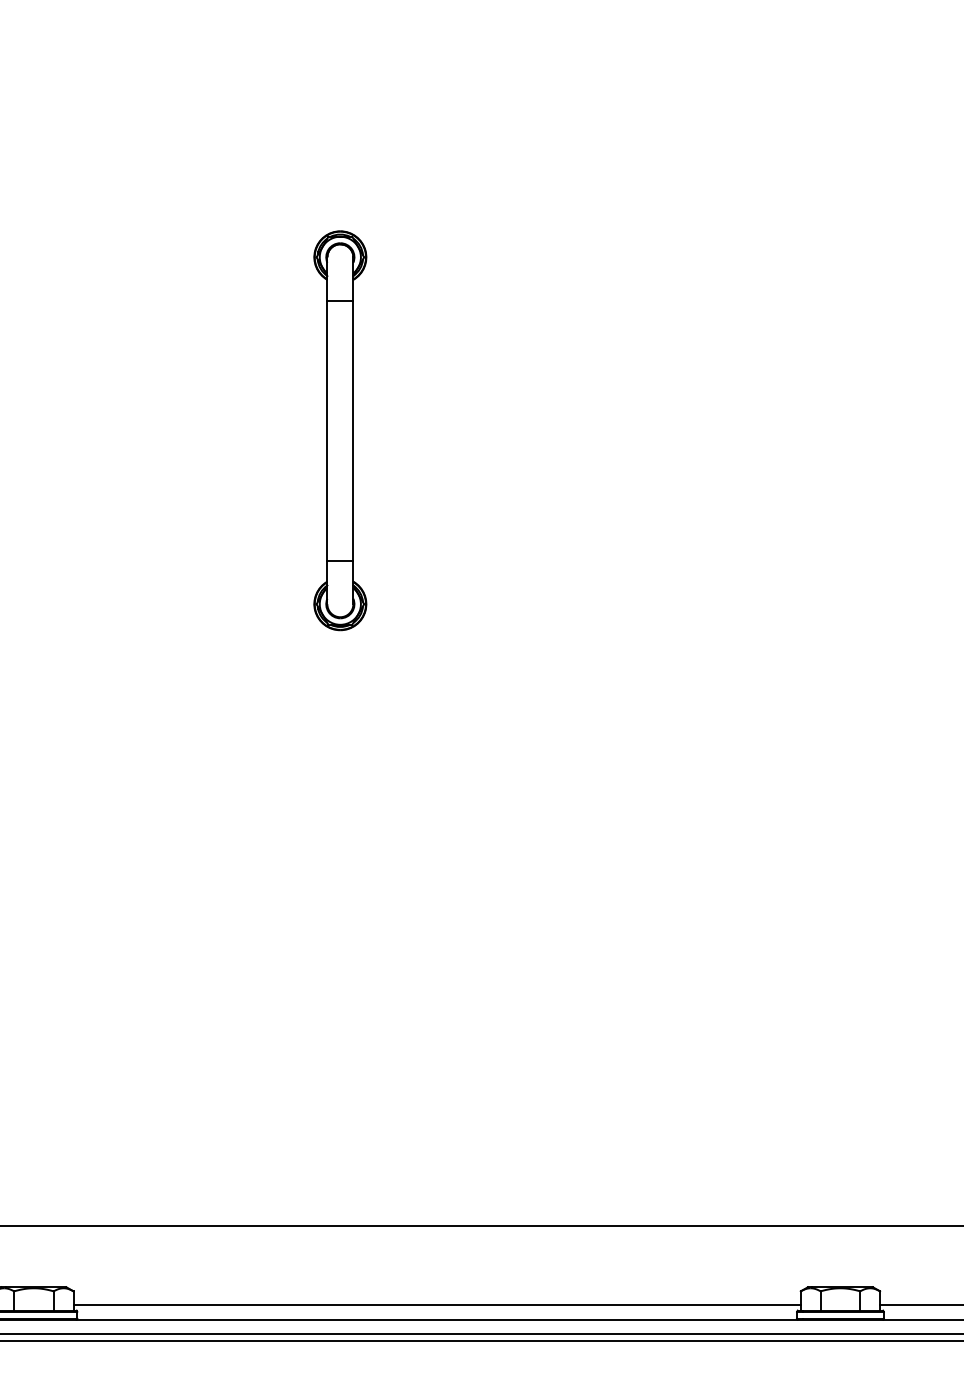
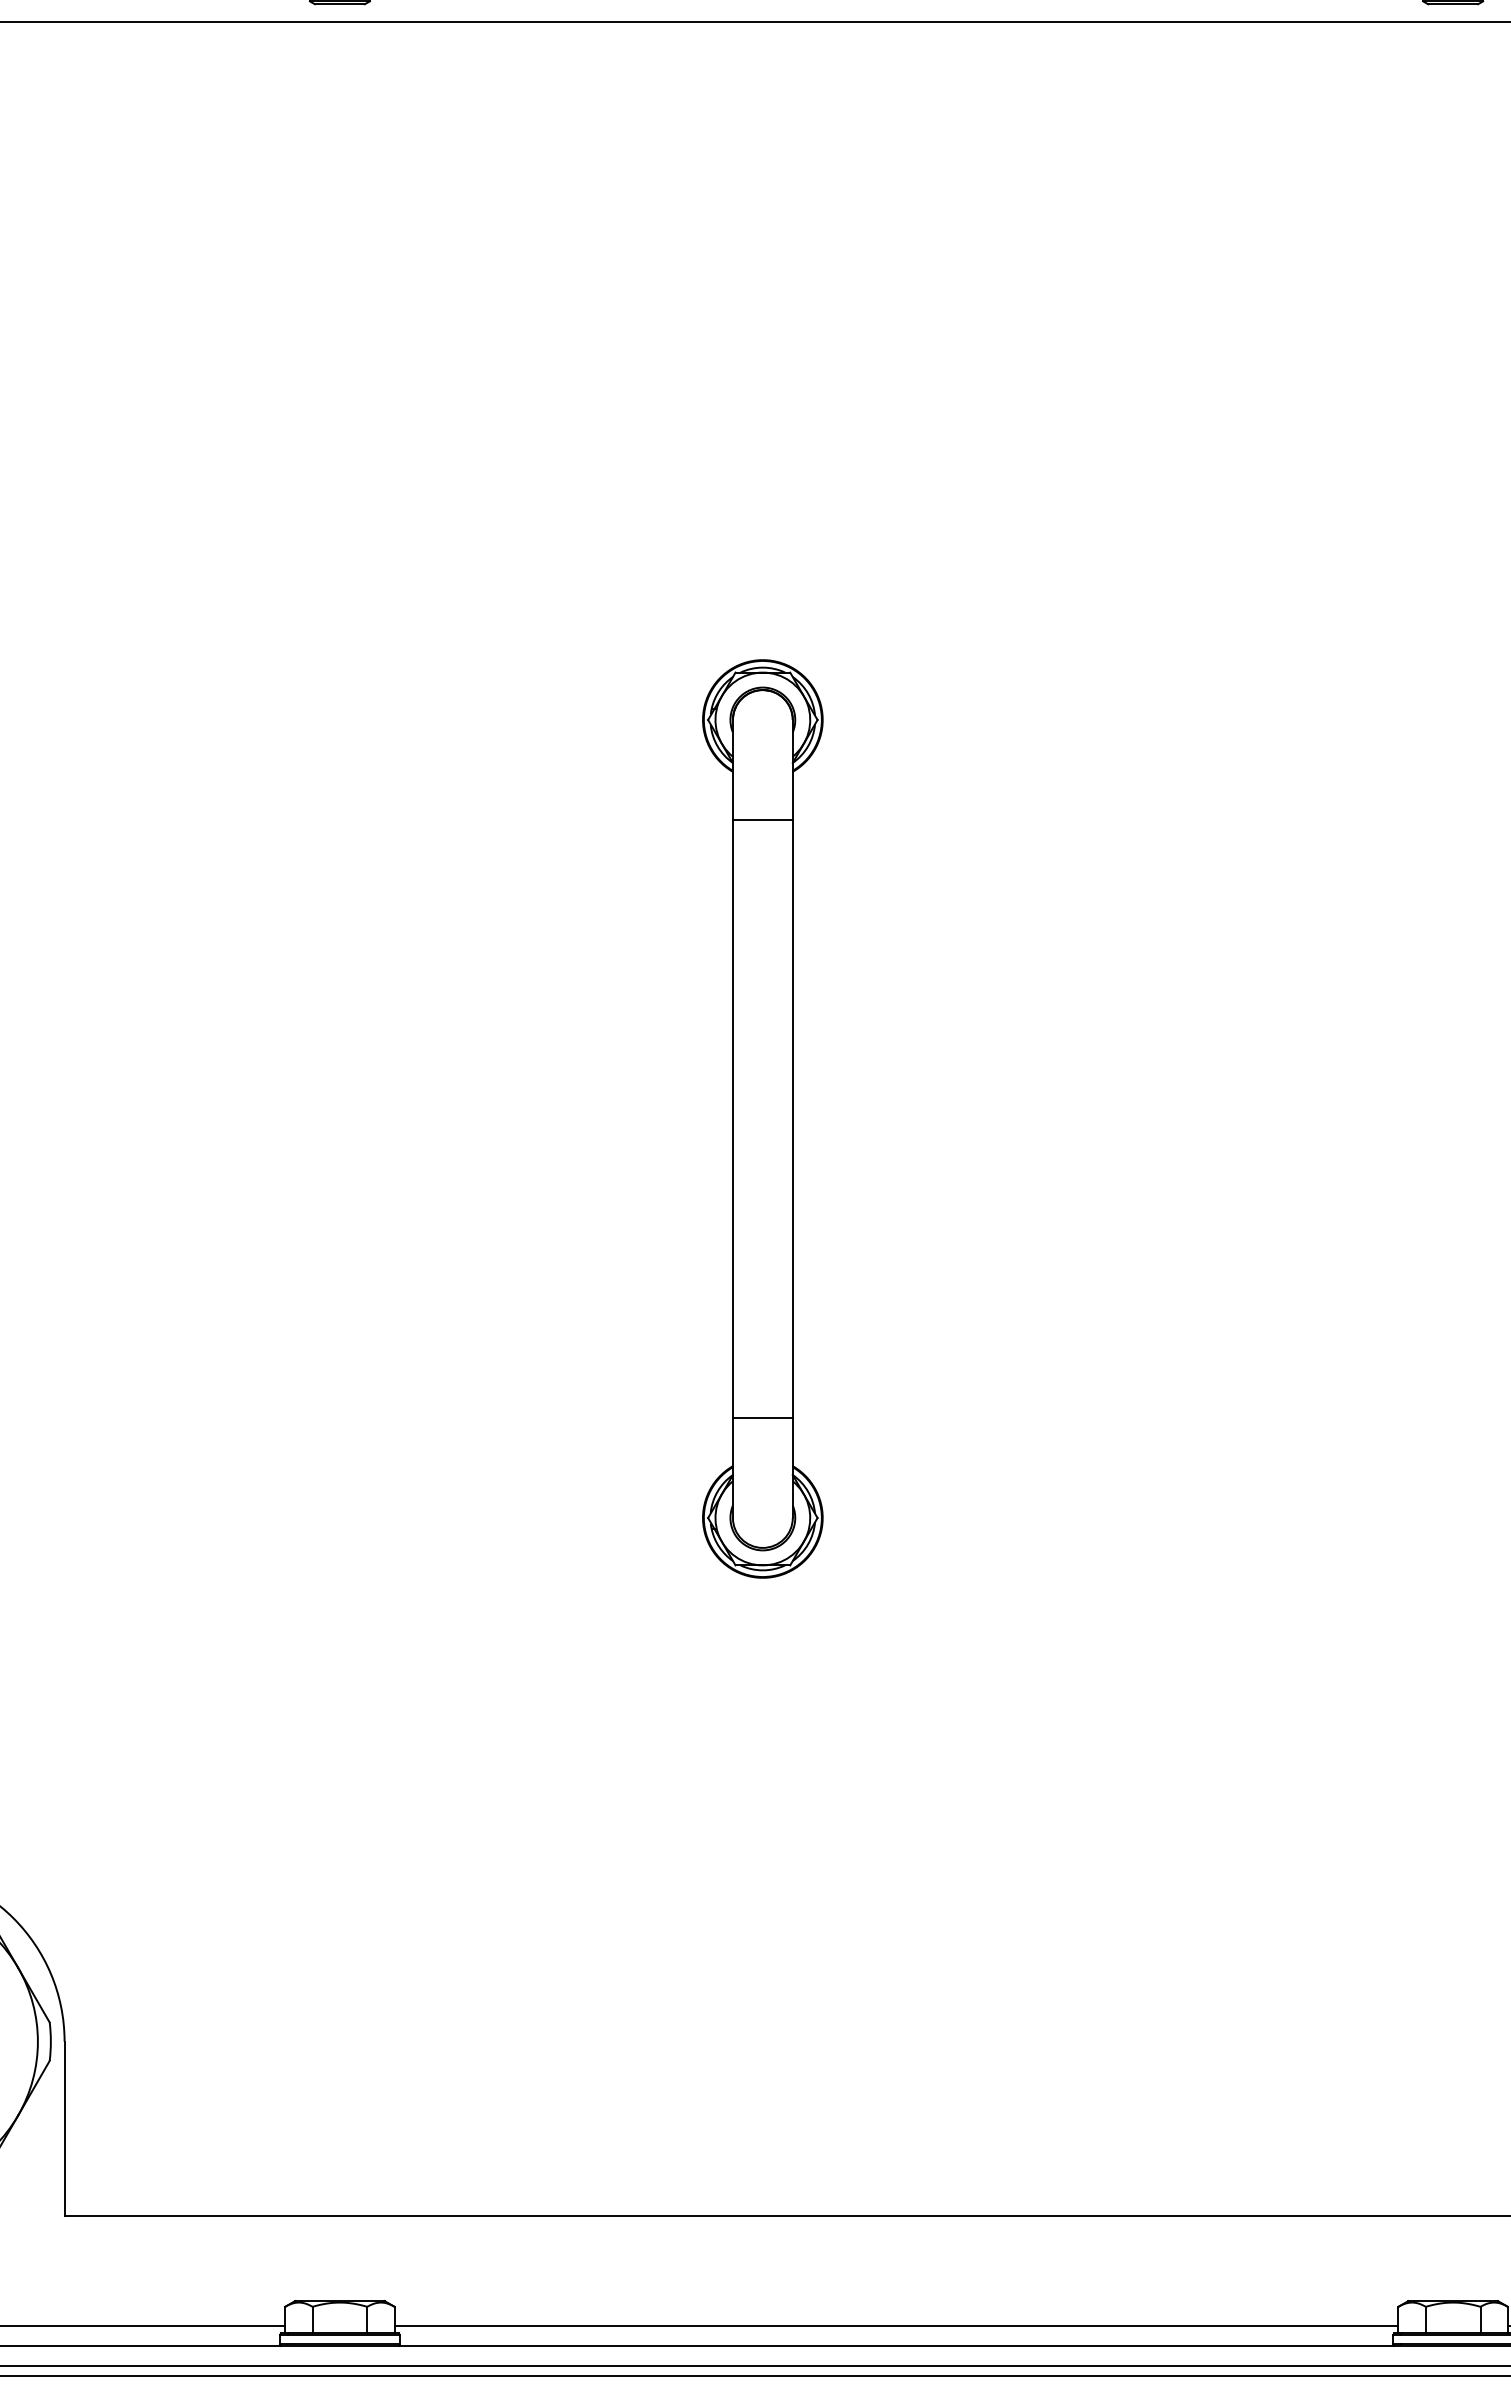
part: (340, 430) -> (762, 1118), size x1.67

